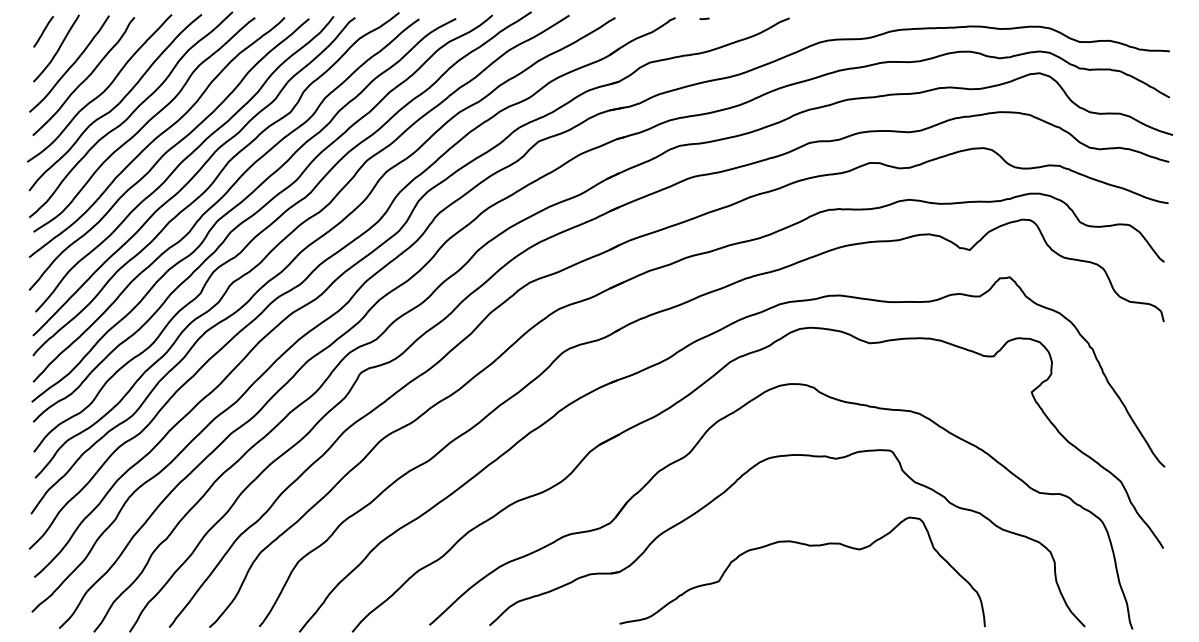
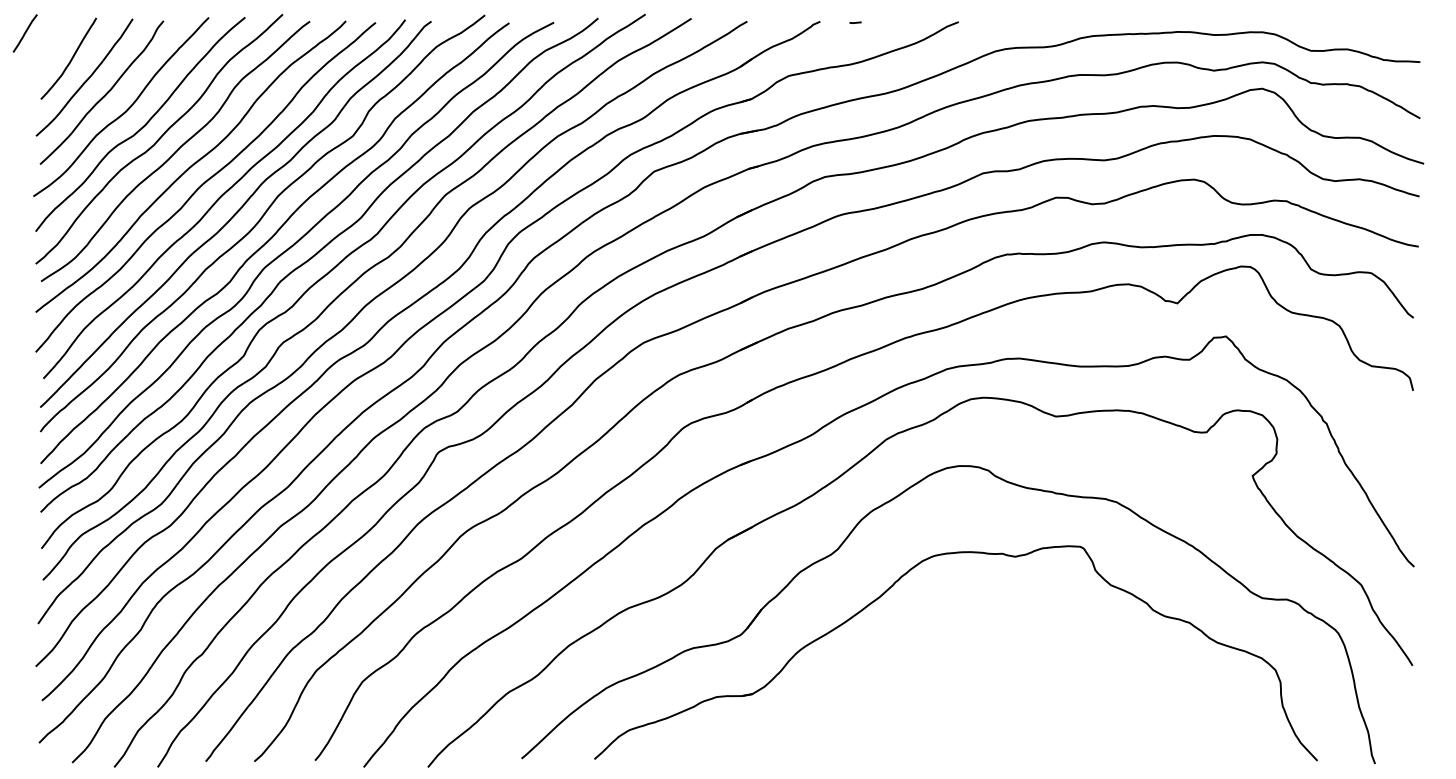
line: (43, 31) -> (24, 33), moved
curve: (809, 546) -> (983, 663), removed

